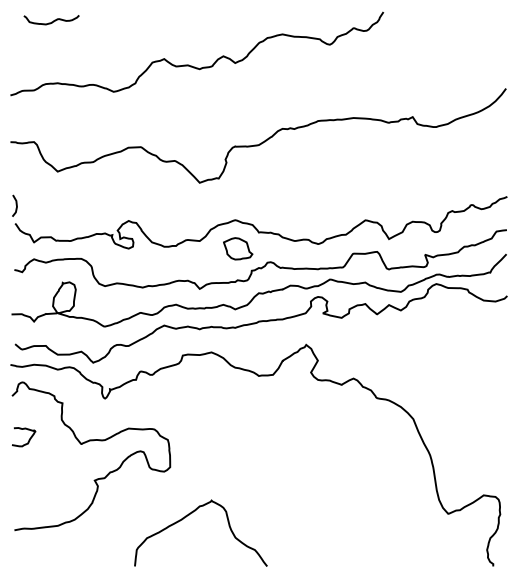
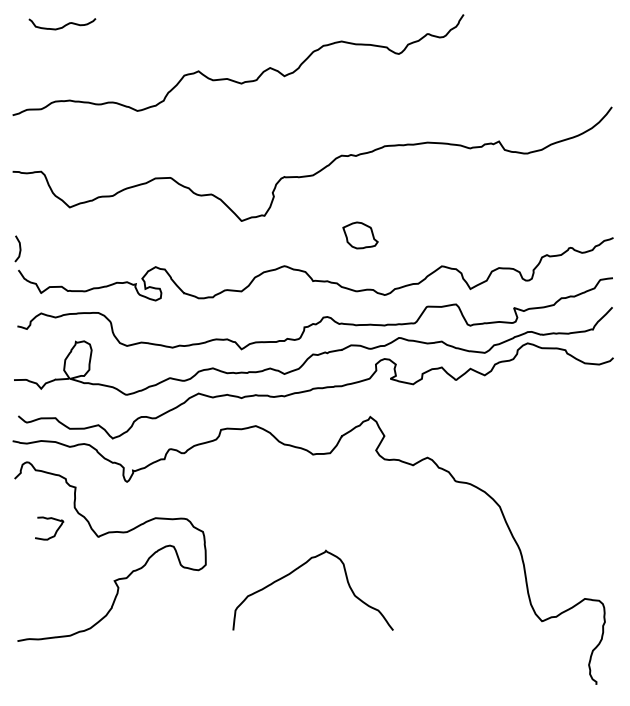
part: (238, 248) -> (360, 235), moved
curve: (28, 439) -> (55, 531), moved
curve: (189, 515) -> (299, 568), moved

